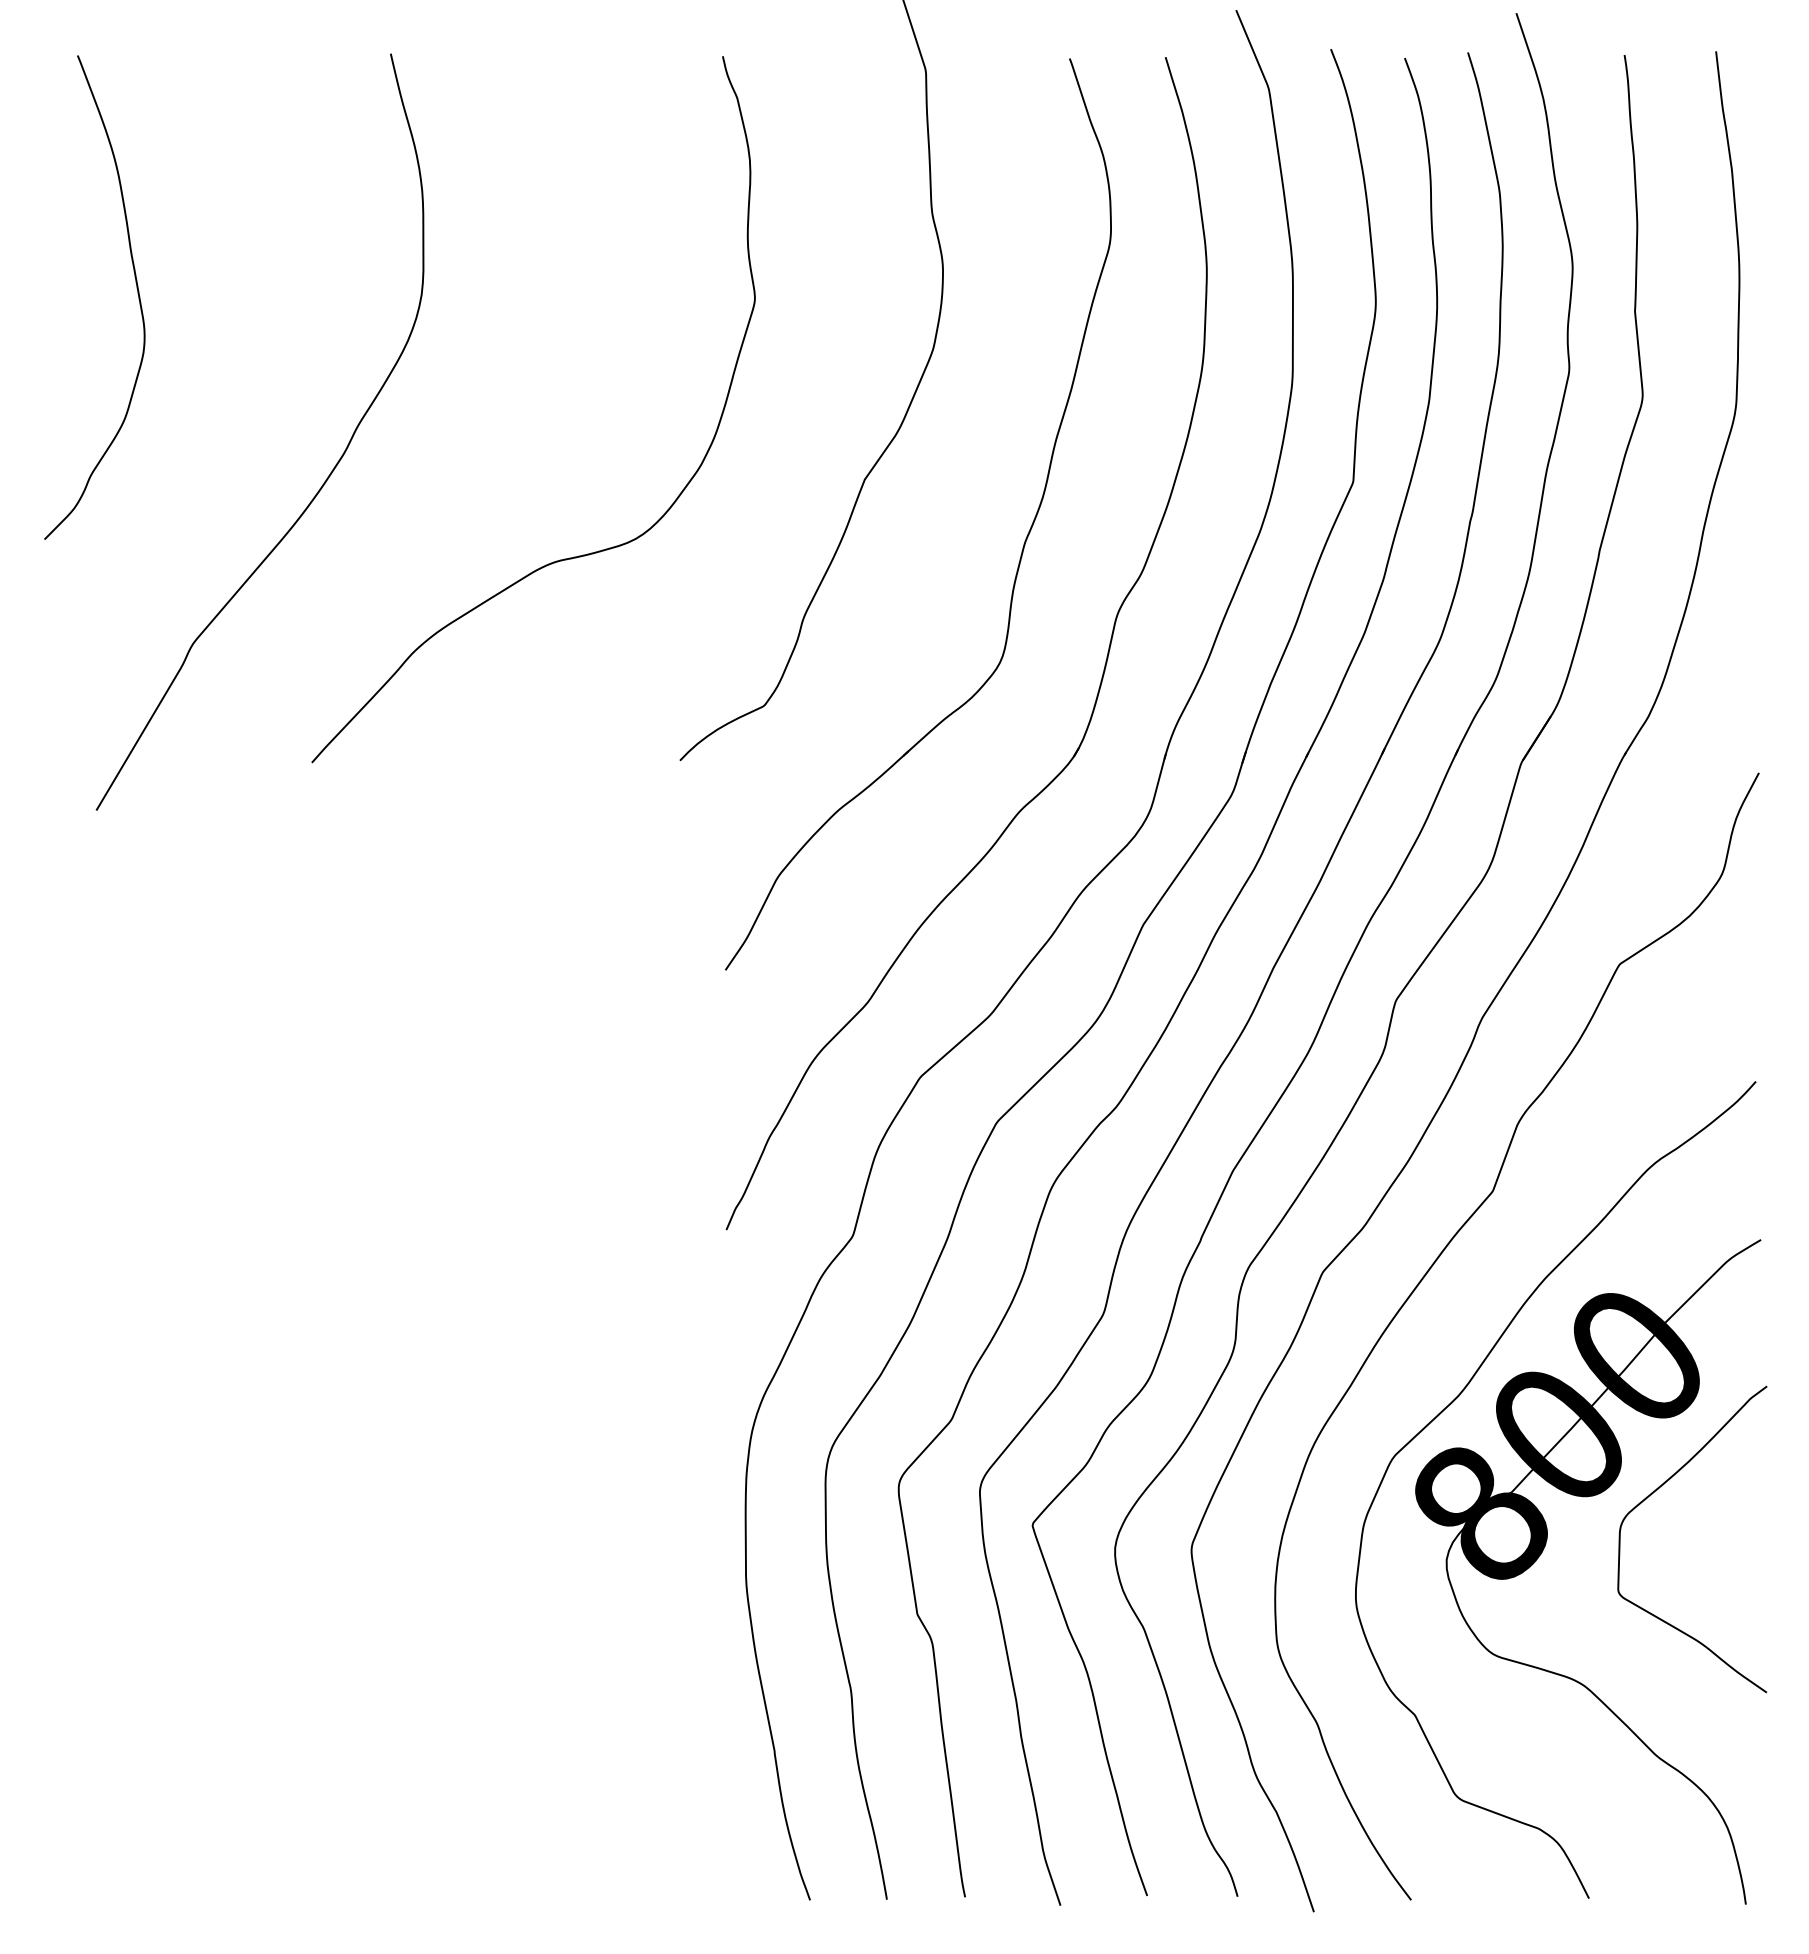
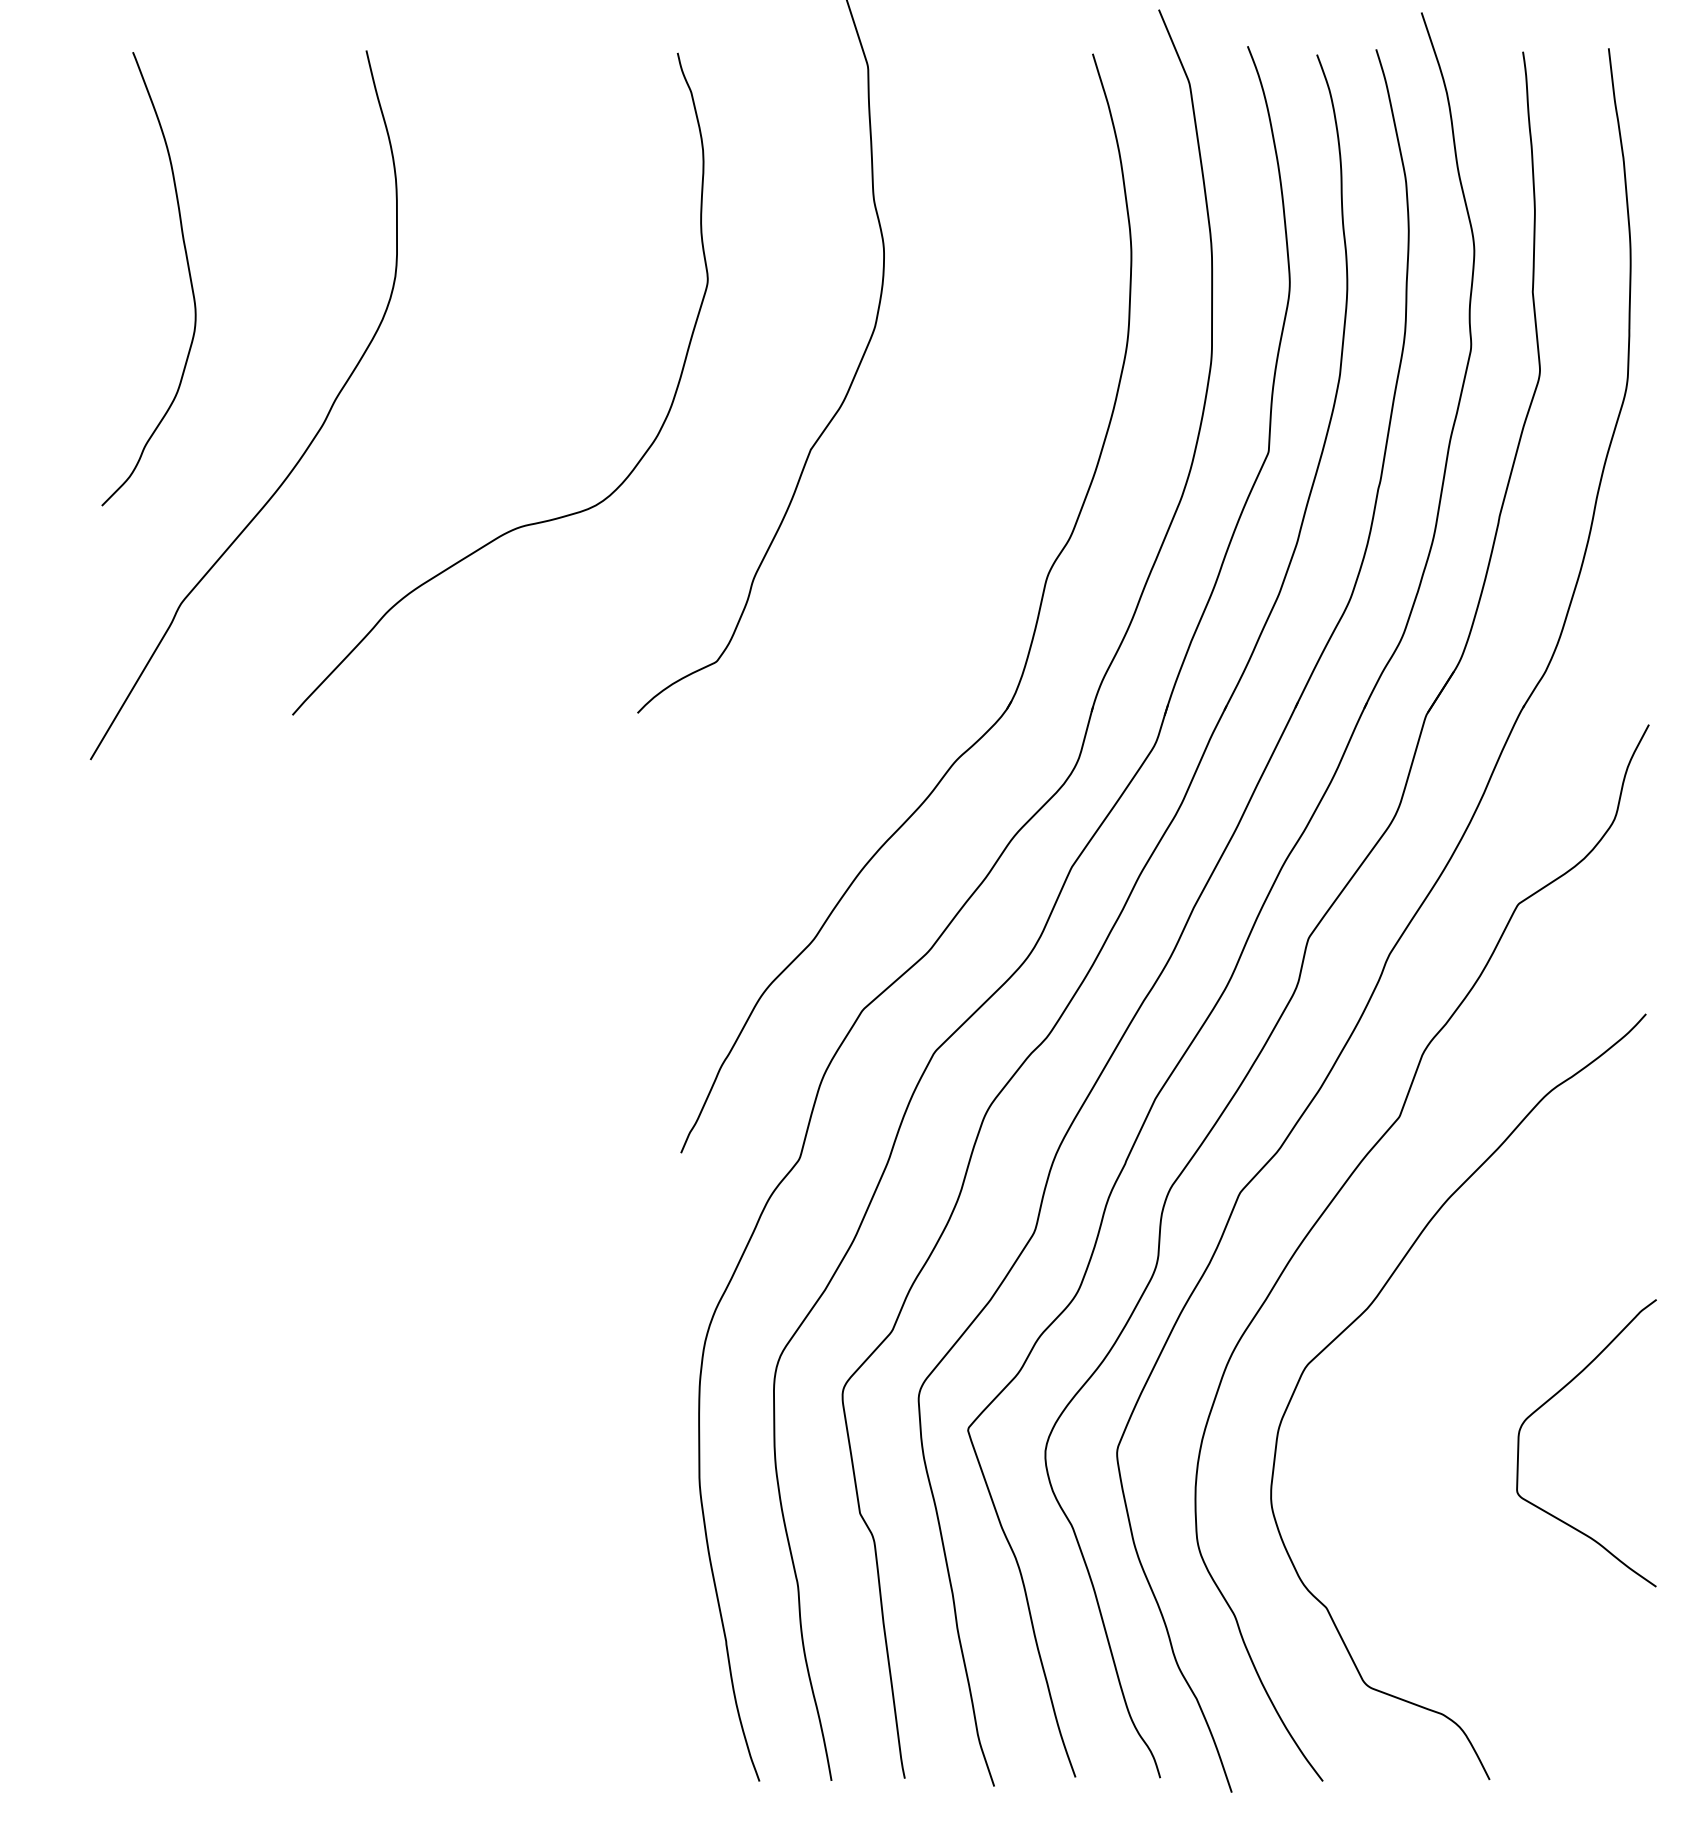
curve: (136, 288) -> (188, 270), moved
part: (1023, 543) -> (959, 509), removed
part: (1544, 1548) -> (1447, 1451), removed

